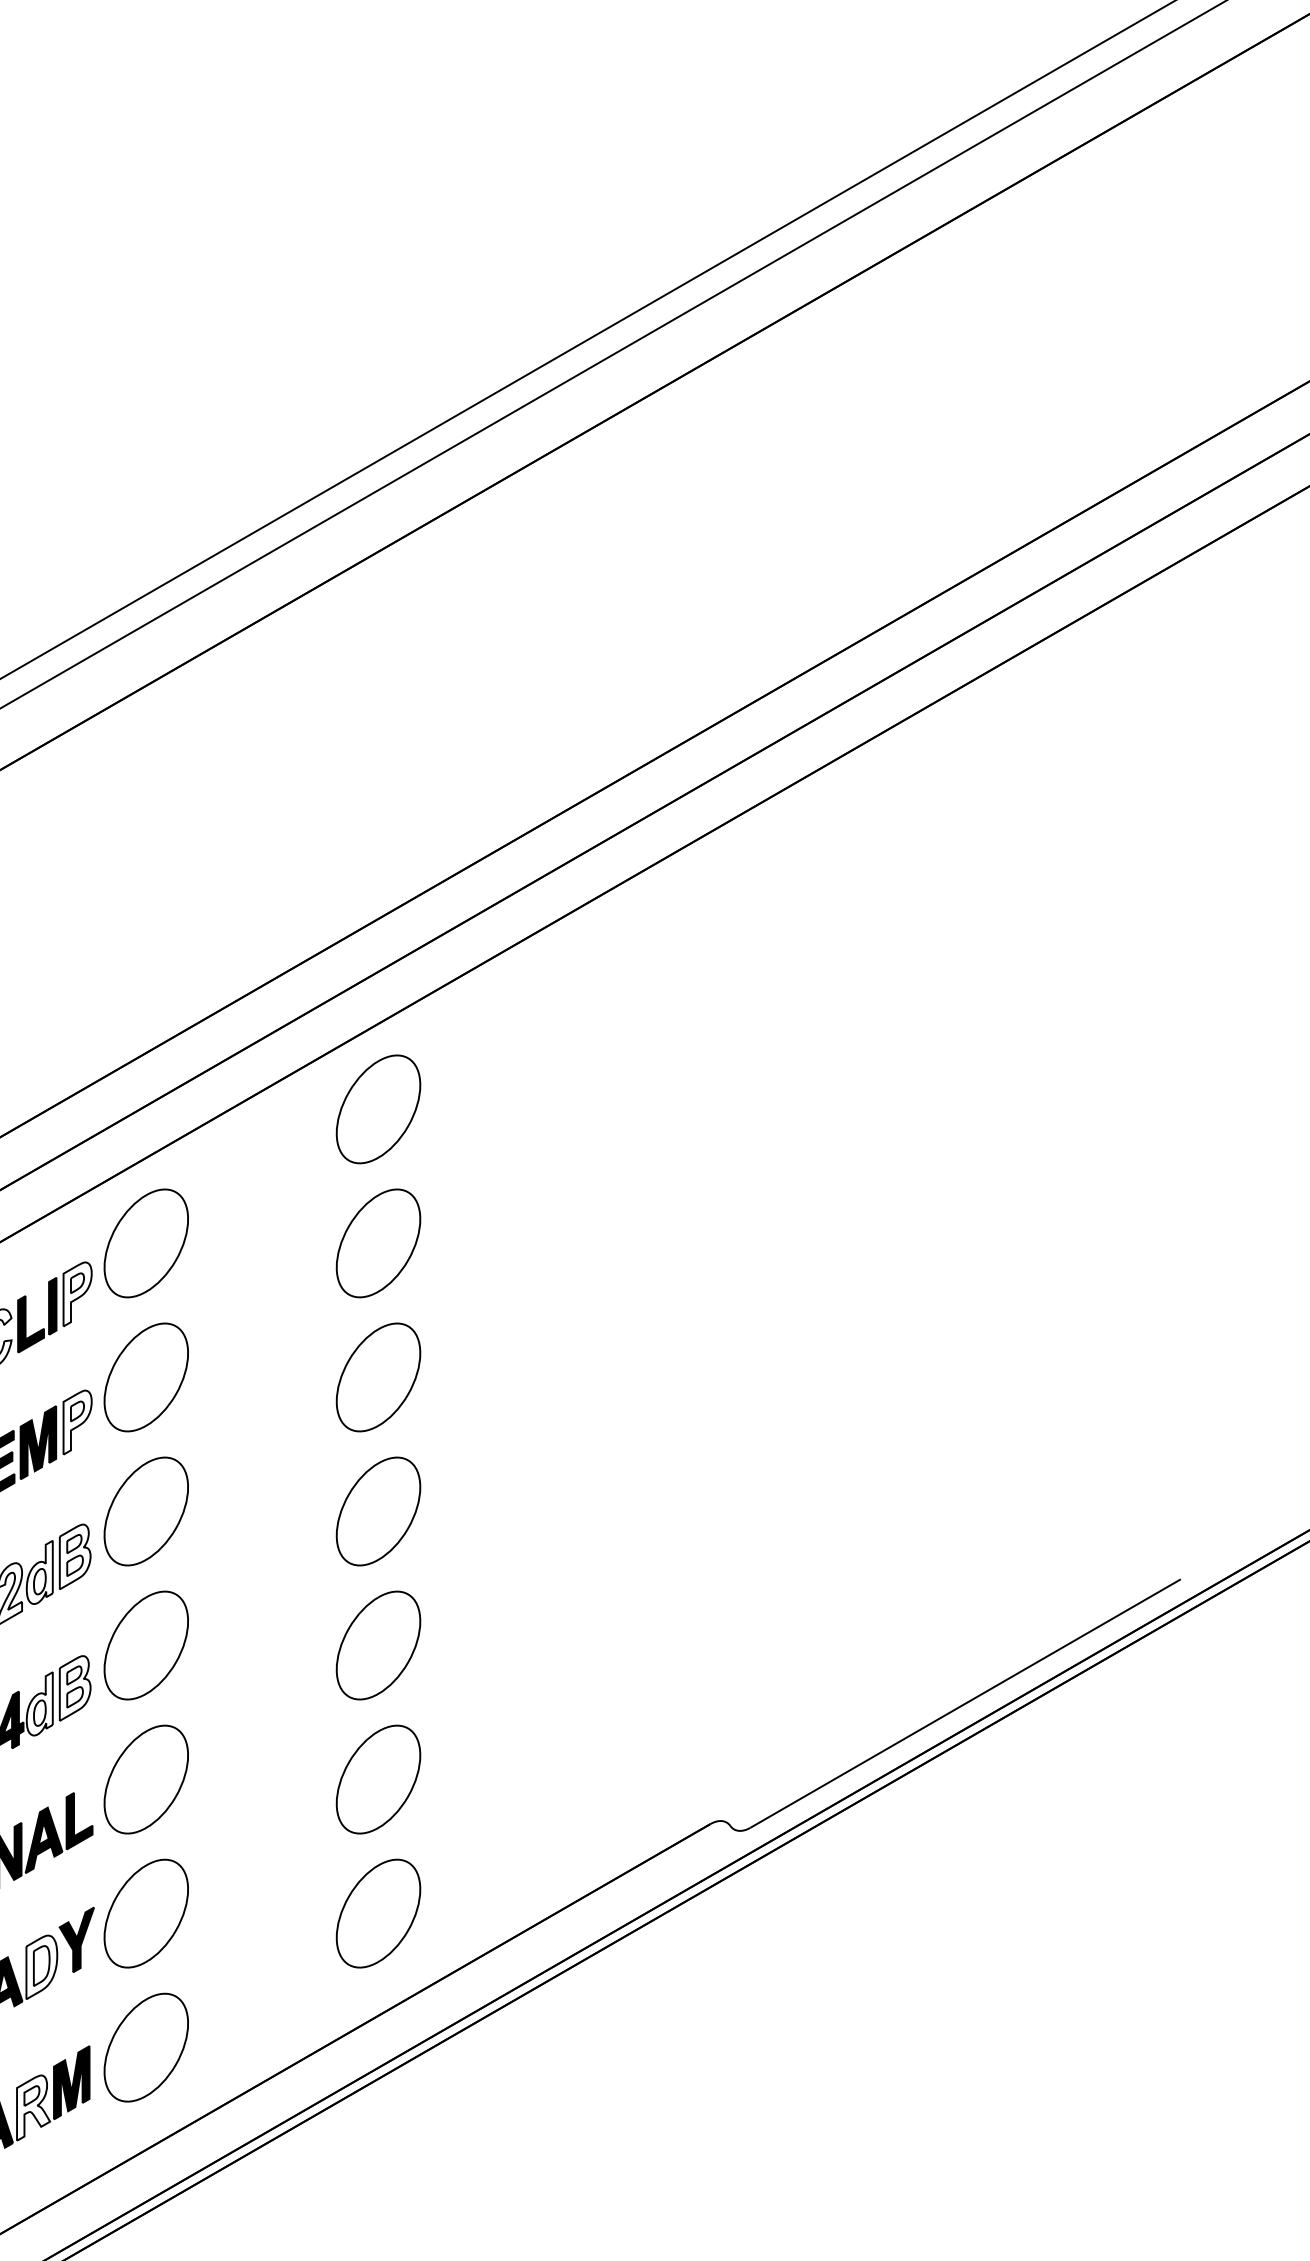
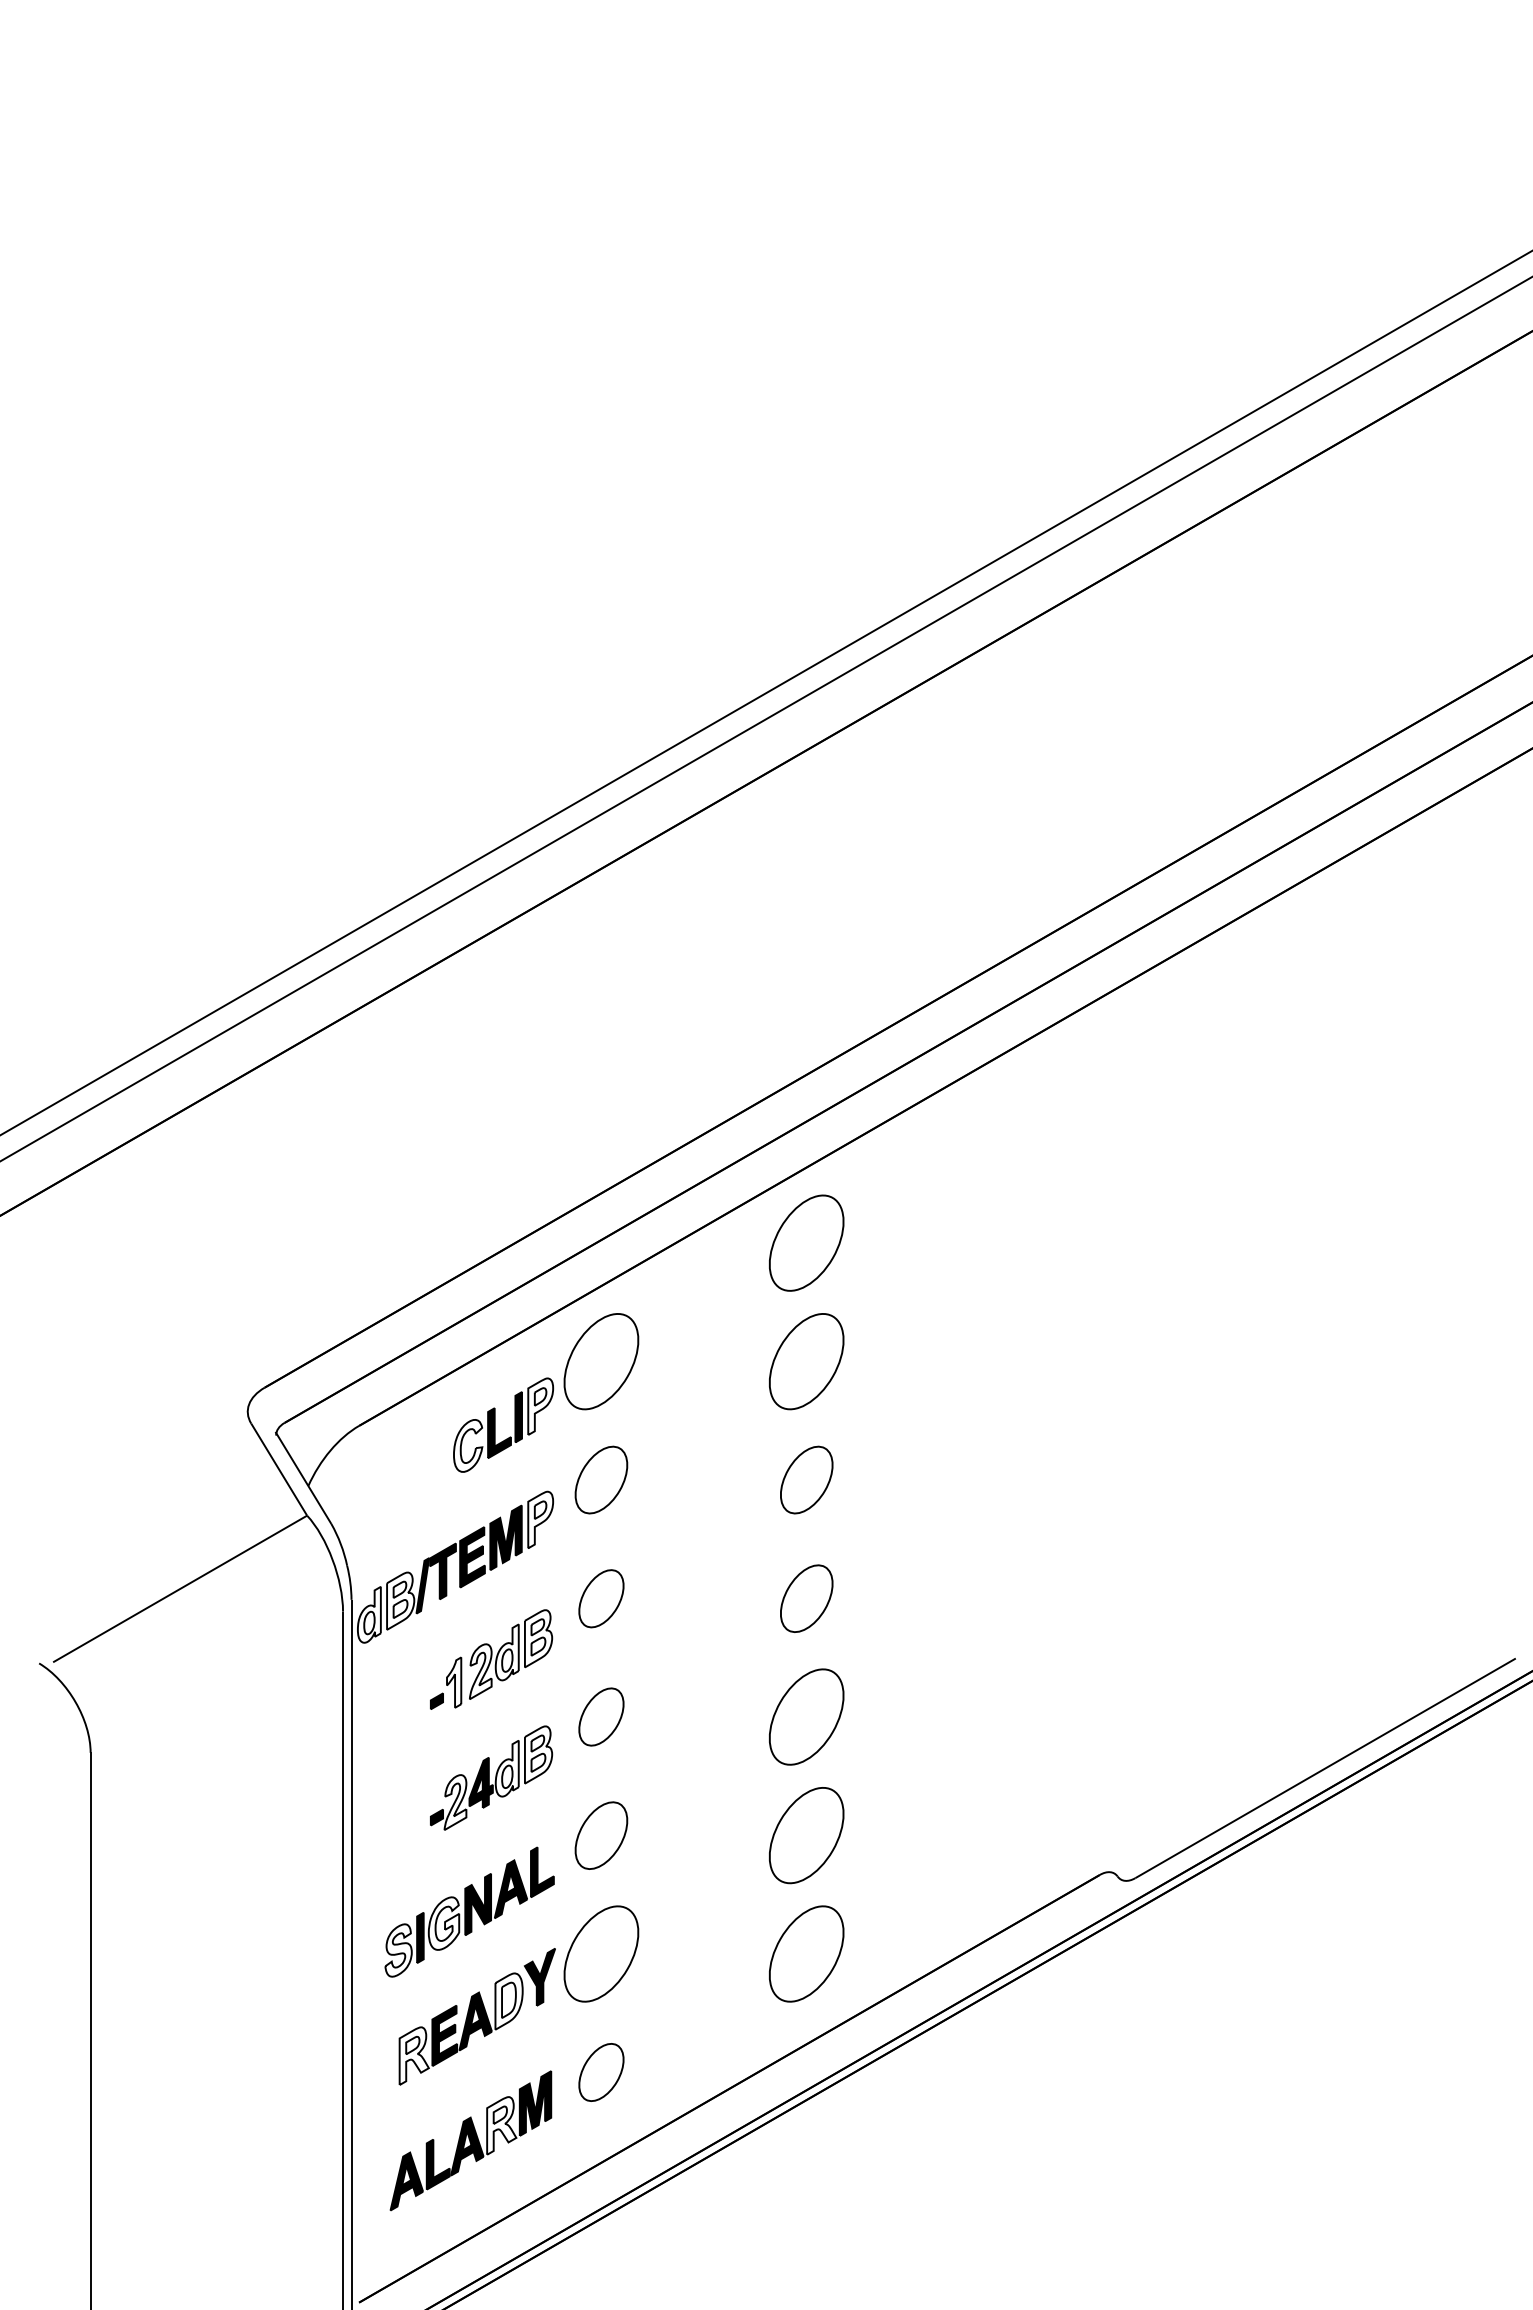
part: (146, 1376) -> (601, 1479), size x0.7
part: (378, 1376) -> (806, 1479), size x0.7
part: (146, 1511) -> (601, 1598), size x0.6
part: (378, 1511) -> (806, 1598), size x0.7
part: (146, 1644) -> (601, 1716), size x0.6
part: (146, 1779) -> (601, 1835), size x0.7
part: (146, 2047) -> (601, 2072), size x0.6

